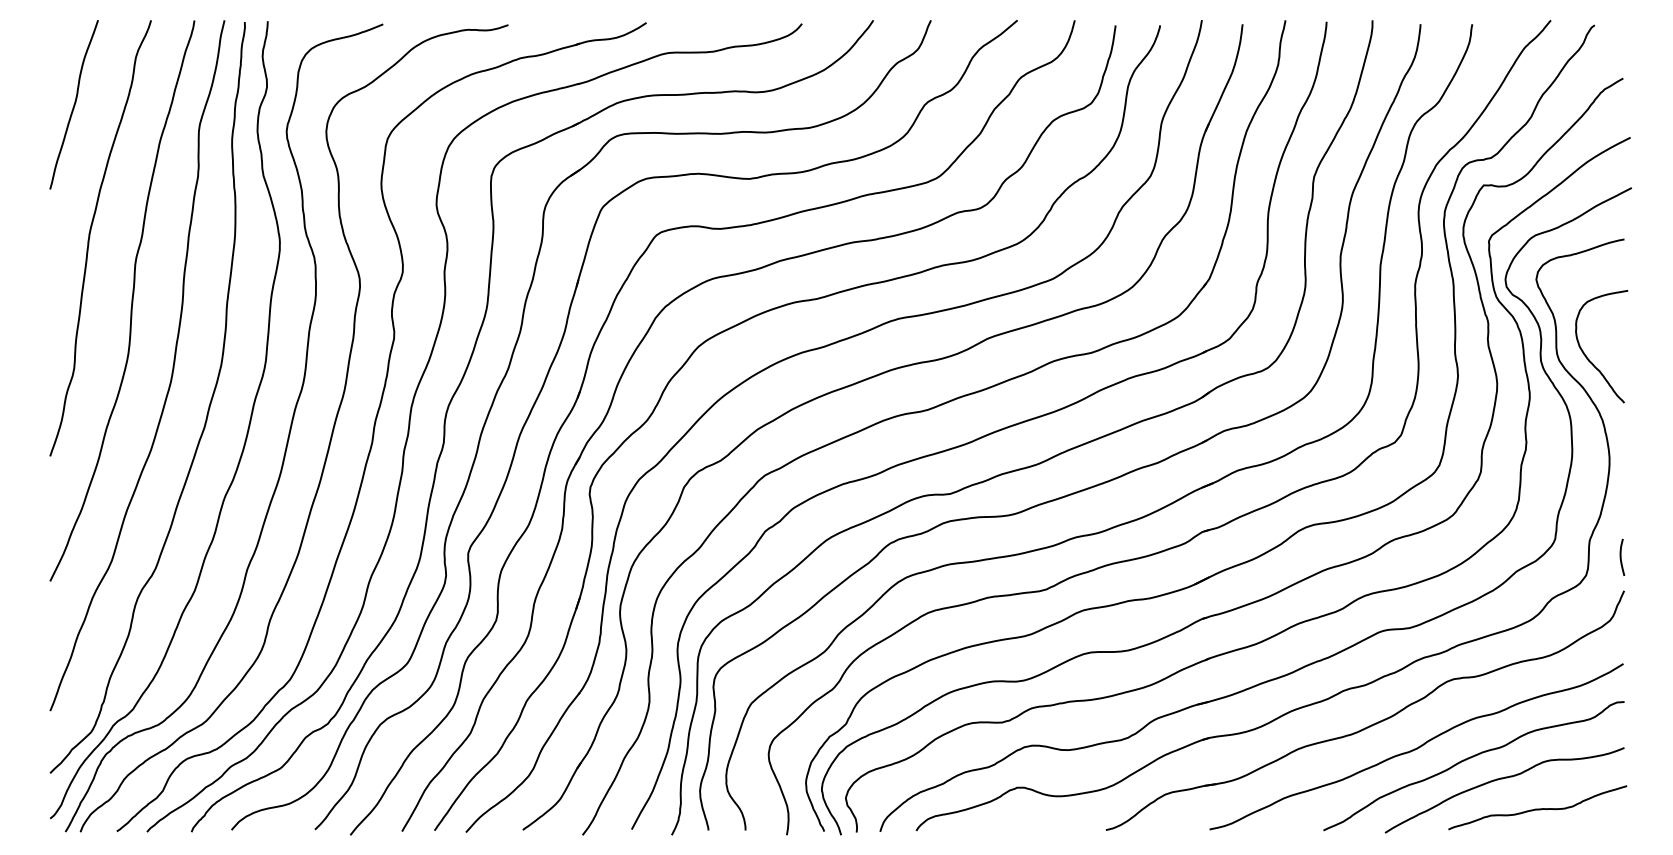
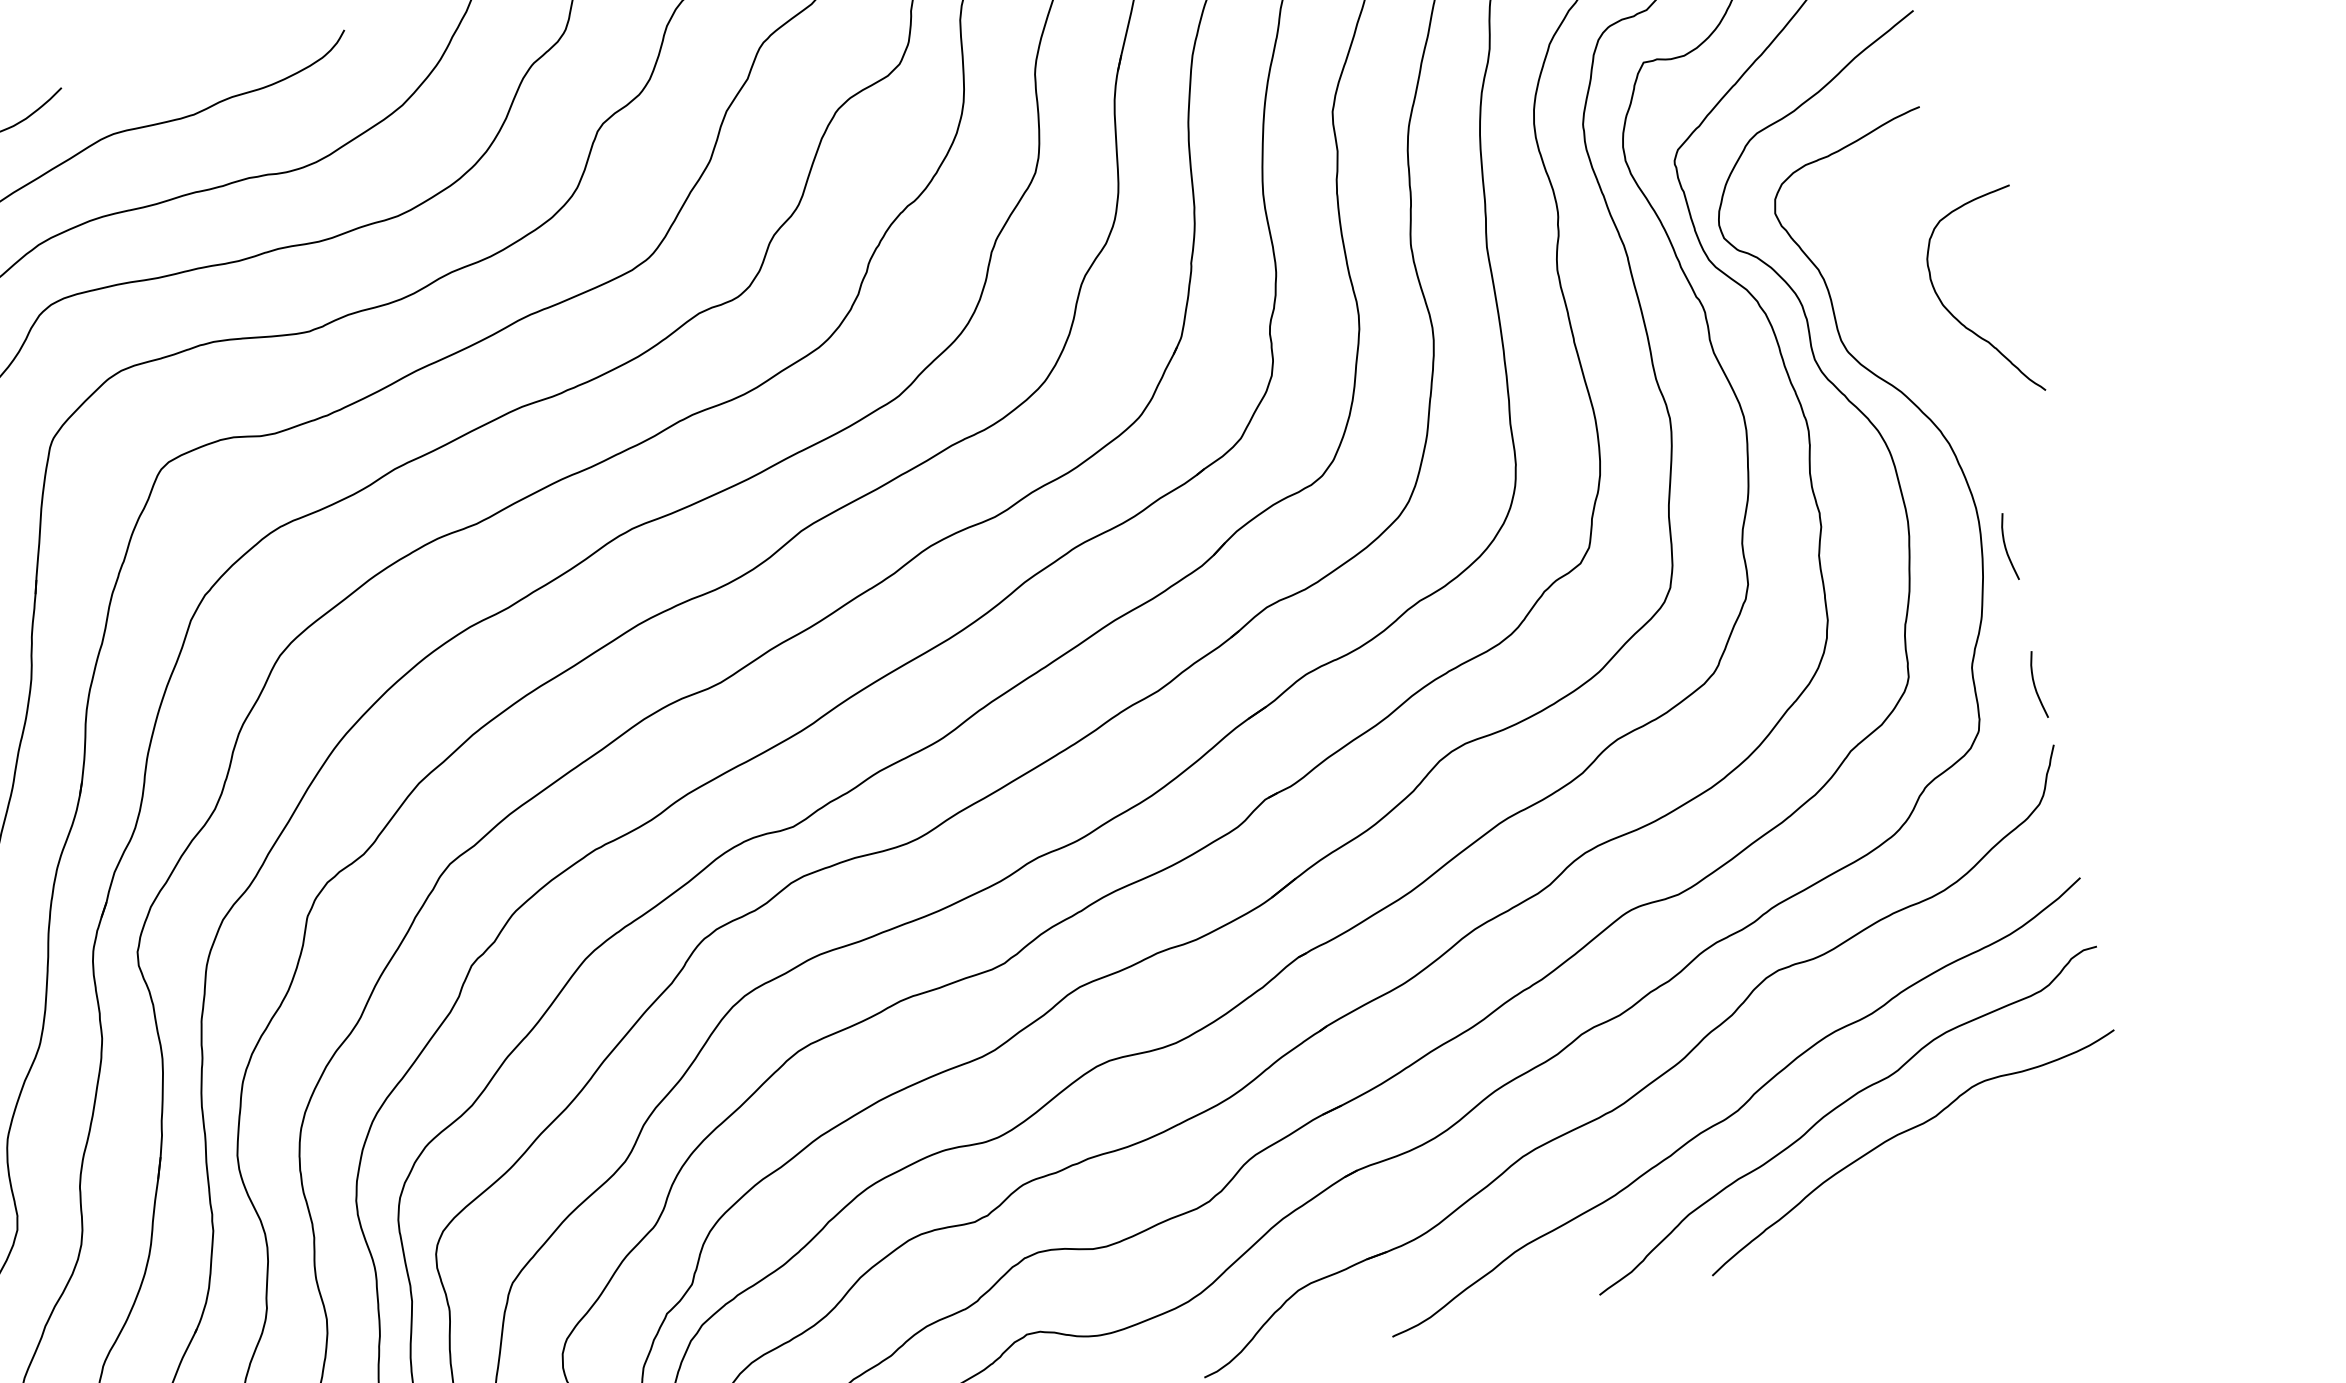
curve: (1587, 356) -> (1961, 320), moved
curve: (1621, 480) -> (2006, 545), added
curve: (1537, 808) -> (1979, 1173), removed

